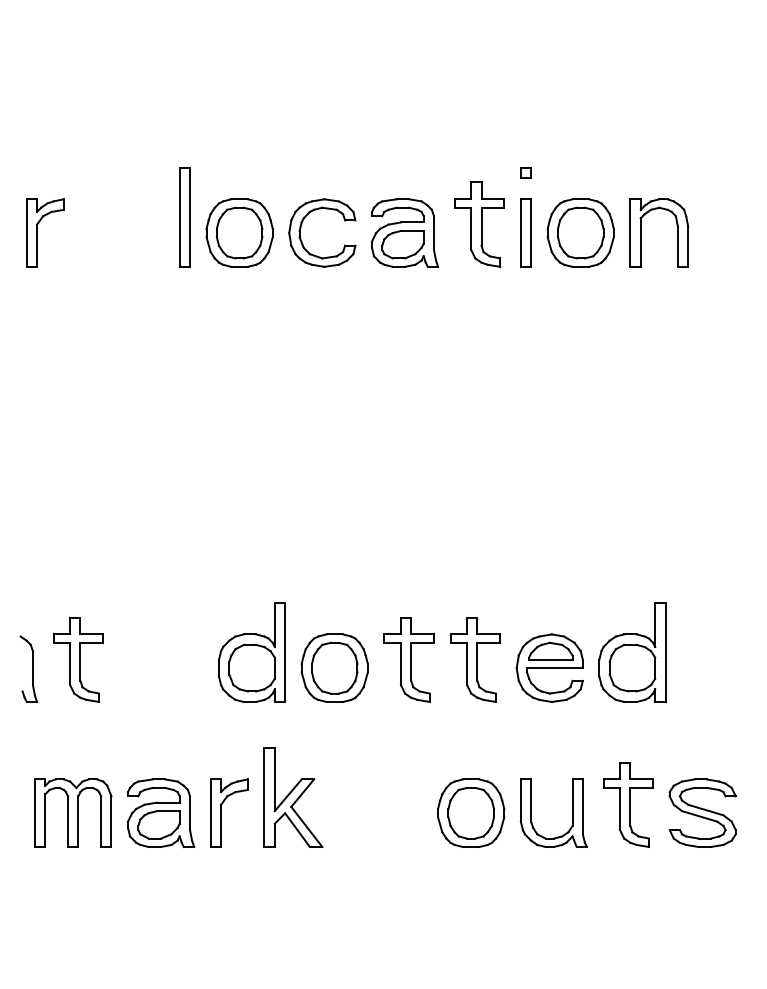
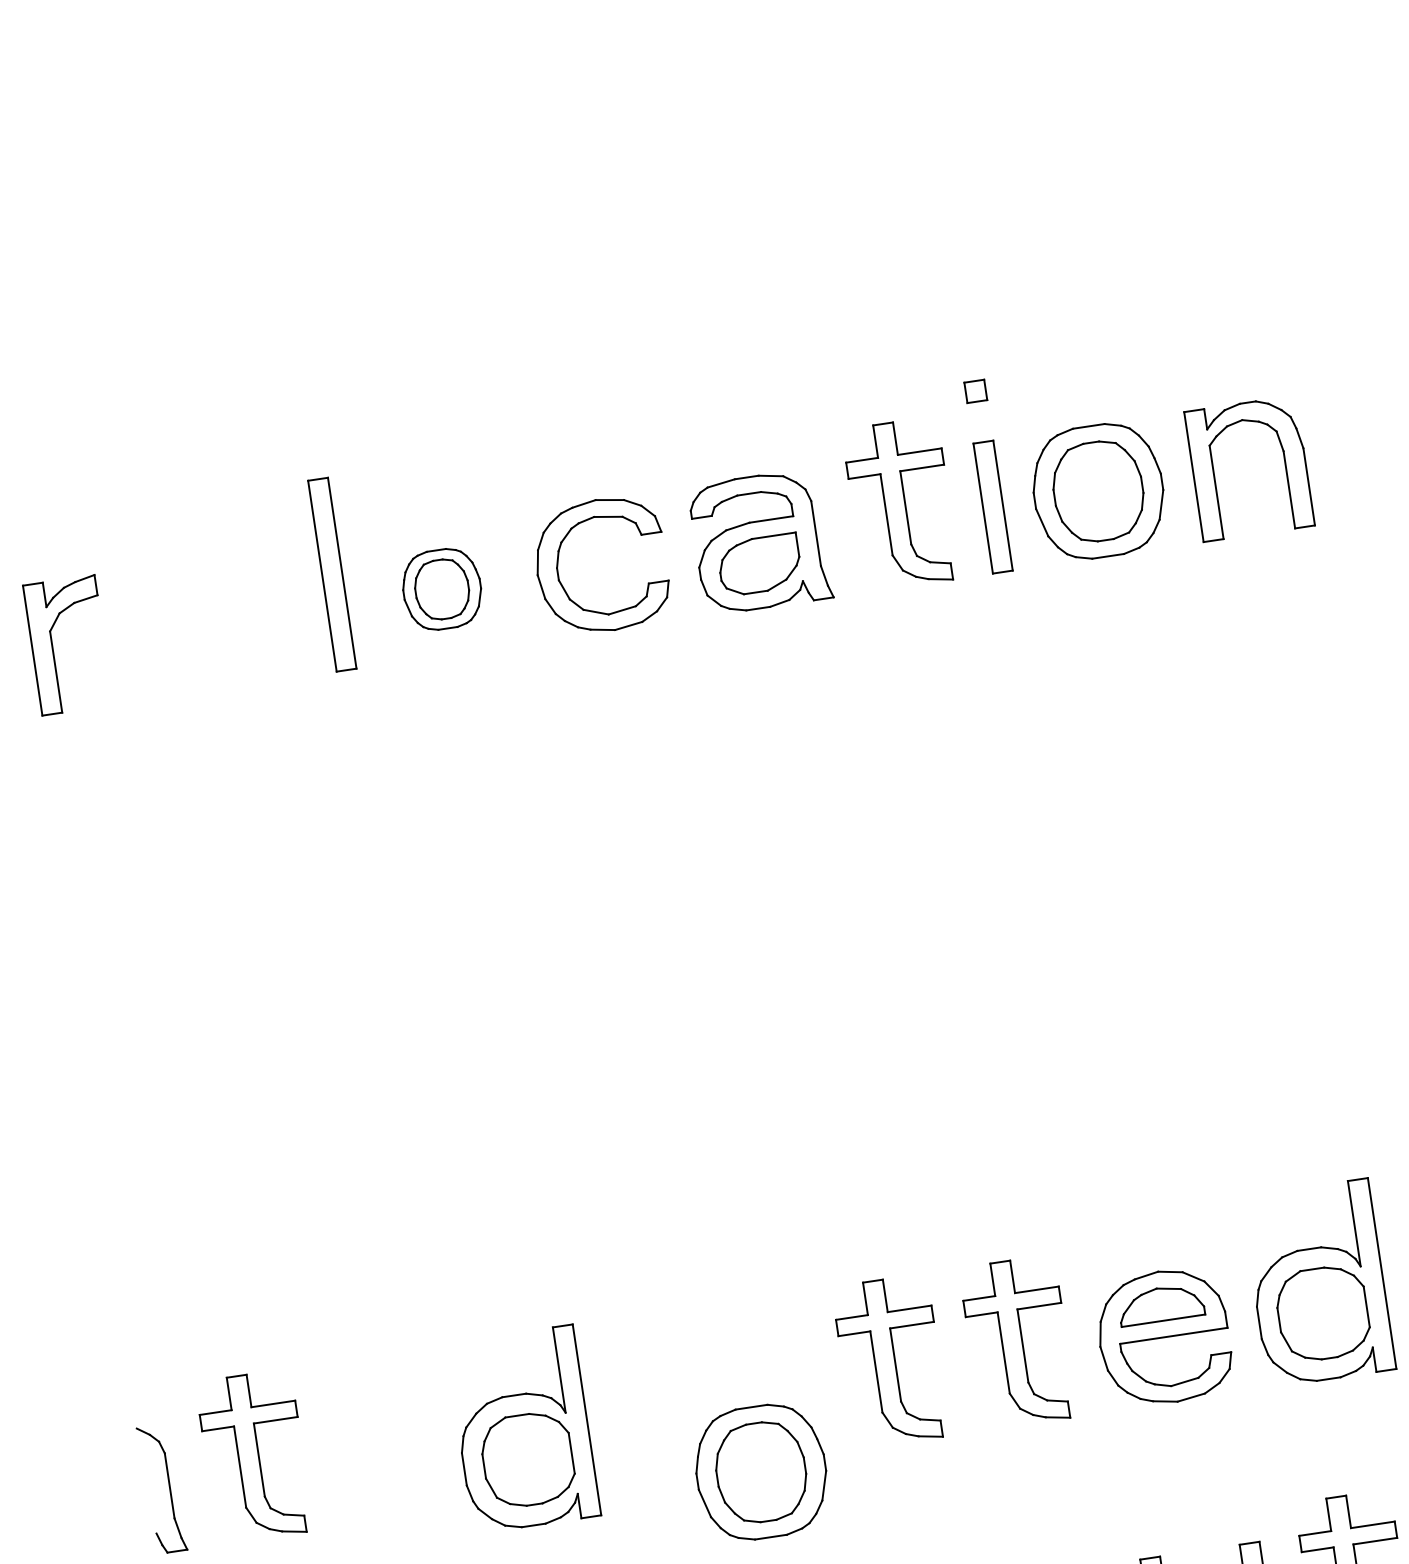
part: (239, 232) -> (441, 588), size x0.6
part: (251, 652) -> (522, 1429), moved
part: (334, 667) -> (760, 1470), moved

